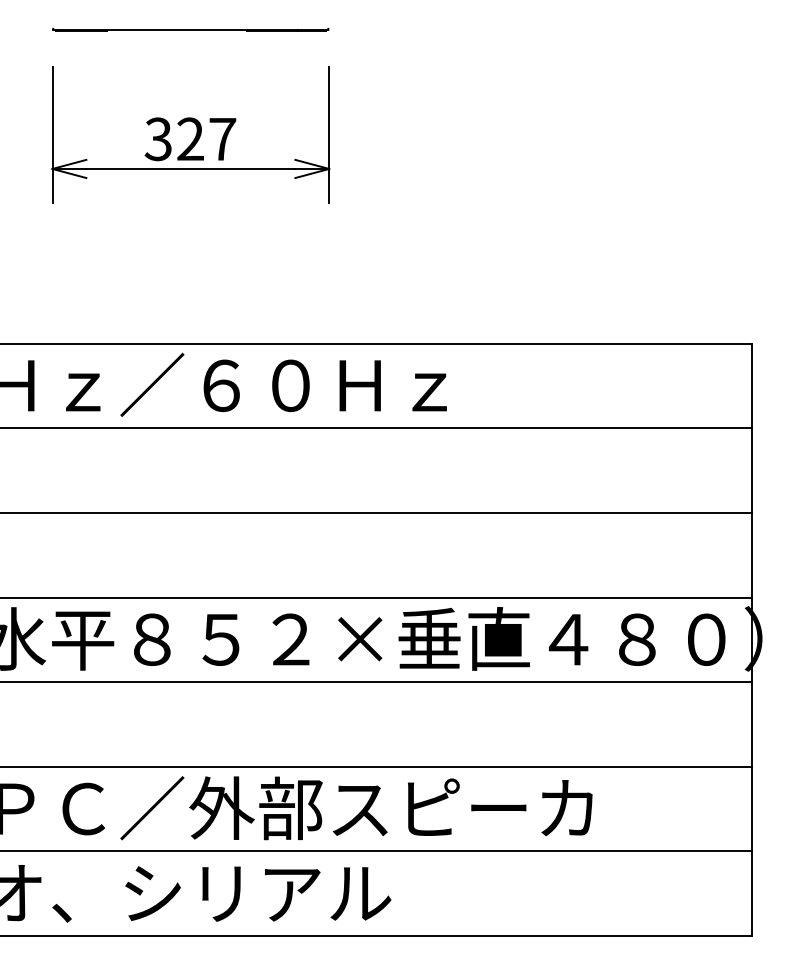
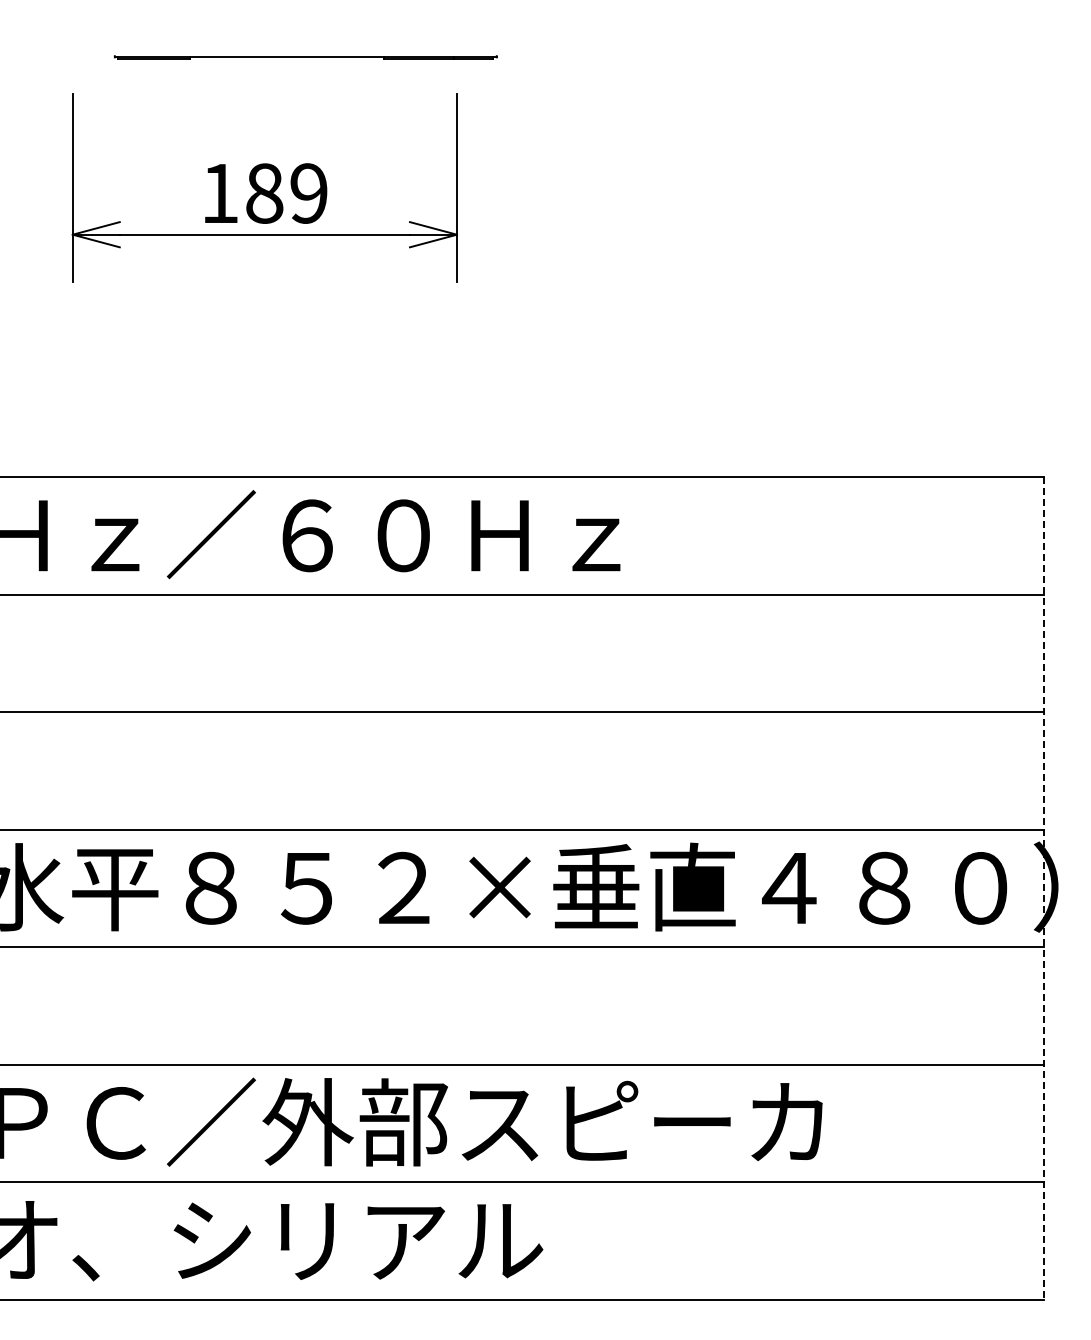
part: (190, 29) -> (305, 57), moved
text: (189, 139) -> (263, 193), 327 -> 189
line: (752, 639) -> (1044, 888), solid -> dashed

